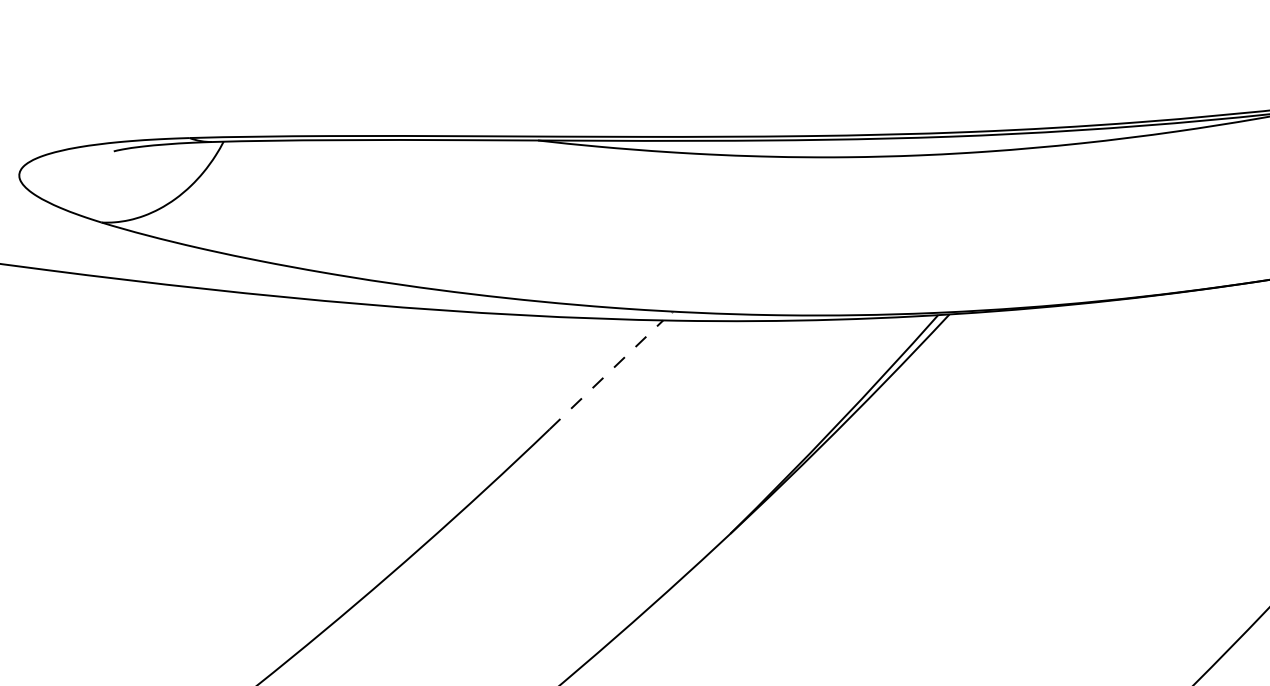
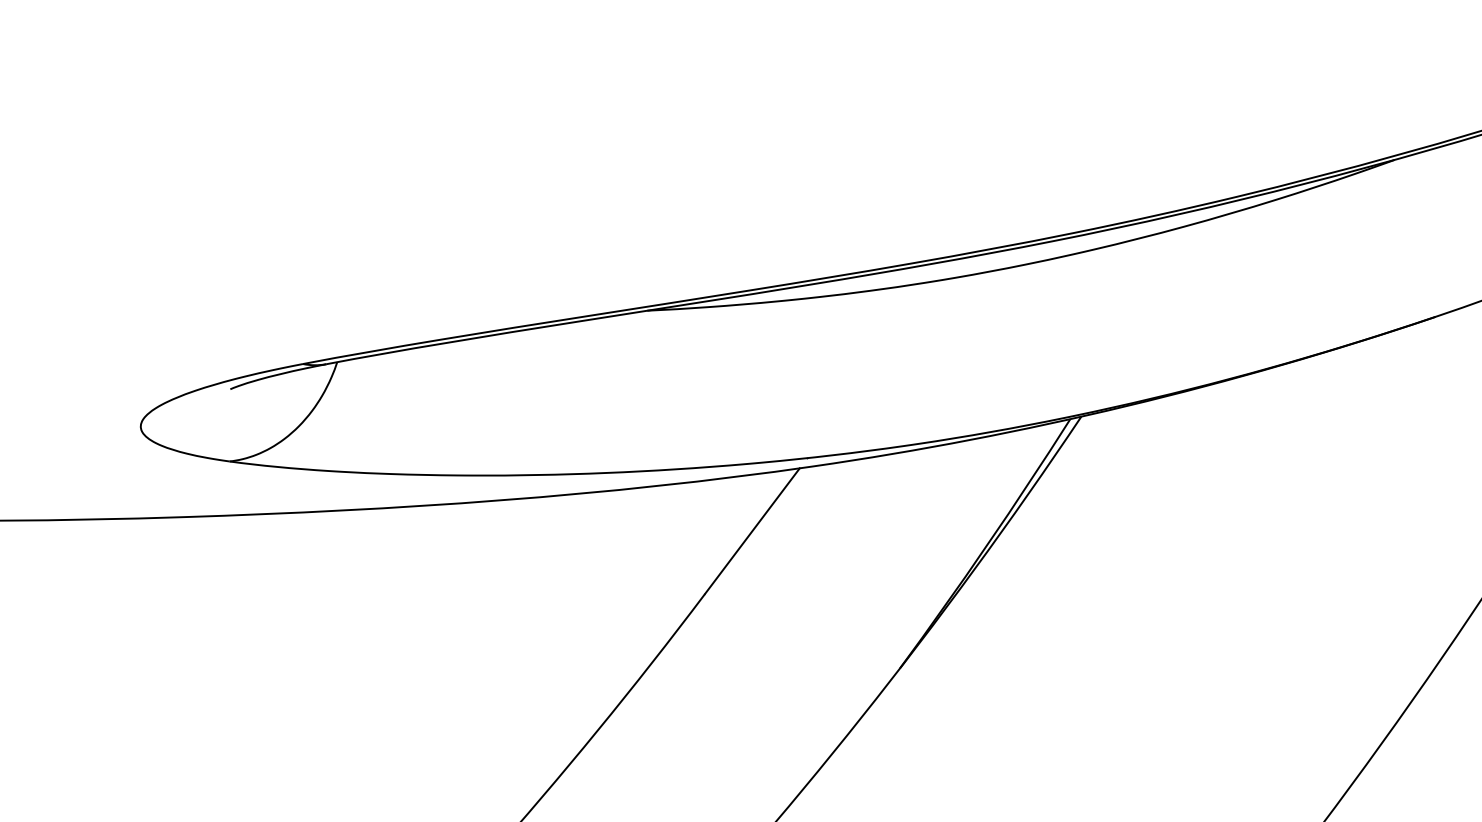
line: (606, 375) -> (752, 531), dashed -> solid

